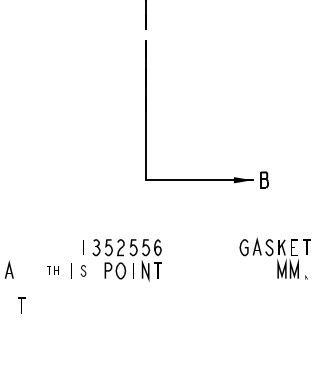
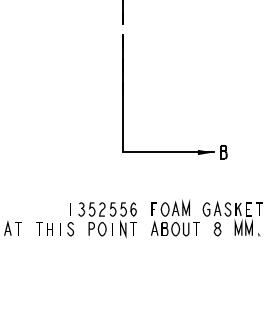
part: (206, 257) -> (174, 217), added
part: (52, 270) -> (44, 228), size x1.67
part: (83, 270) -> (70, 228), size x1.43
part: (256, 270) -> (217, 228), added
part: (21, 305) -> (18, 228), moved

